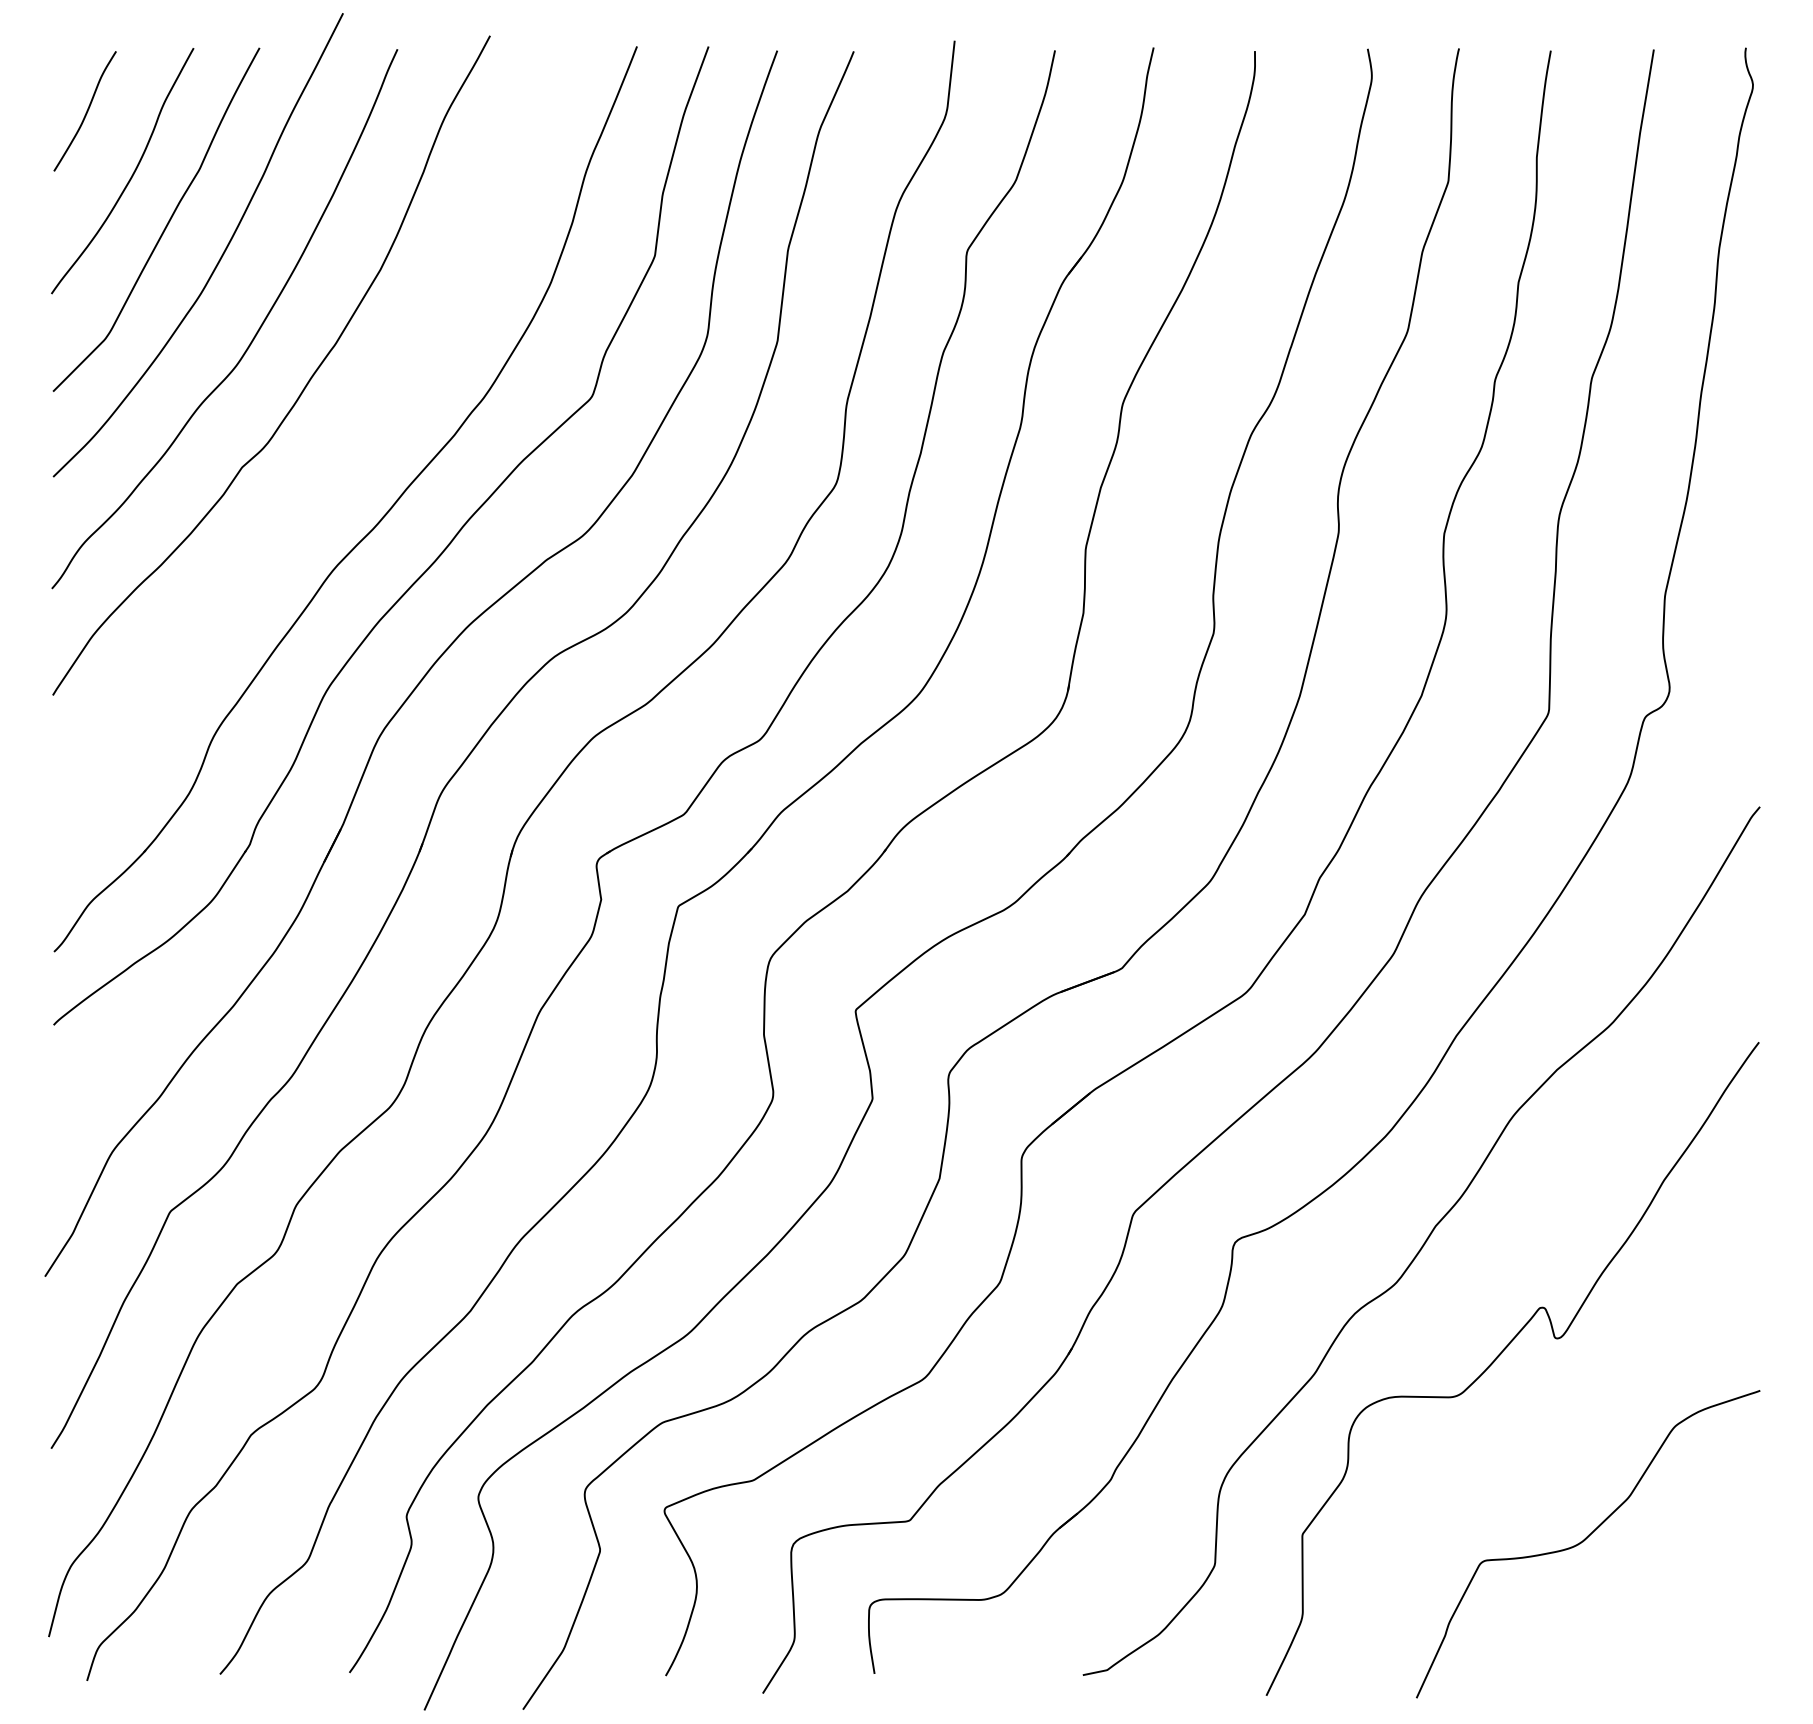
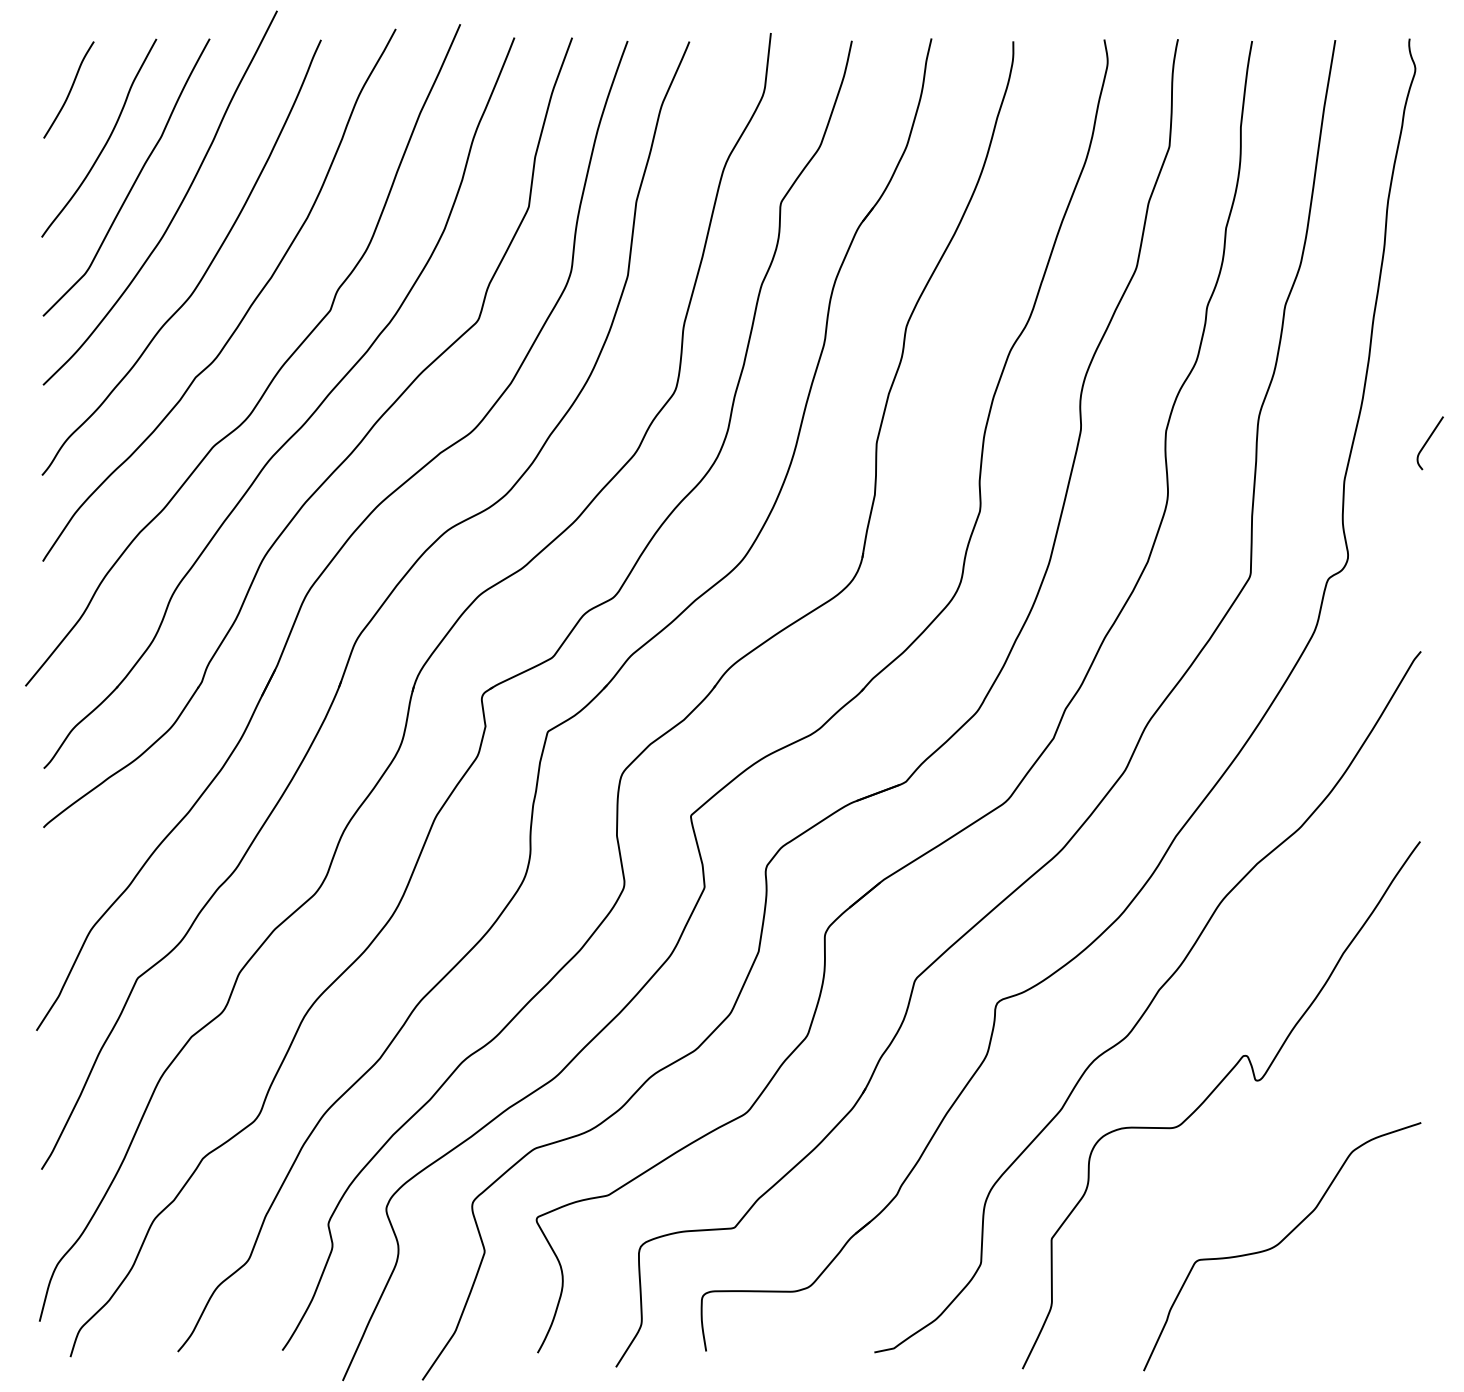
curve: (339, 465) -> (274, 375), added
curve: (1769, 545) -> (1428, 440), added

